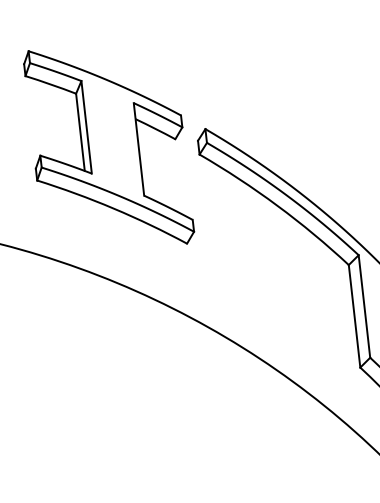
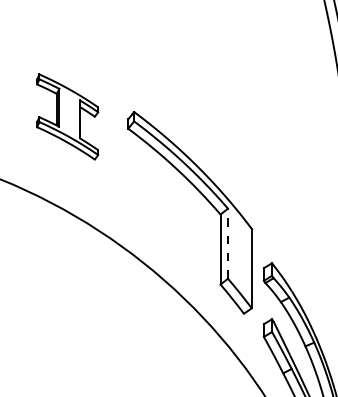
part: (108, 146) -> (67, 116), size x0.6
line: (363, 306) -> (227, 243), solid -> dashed

